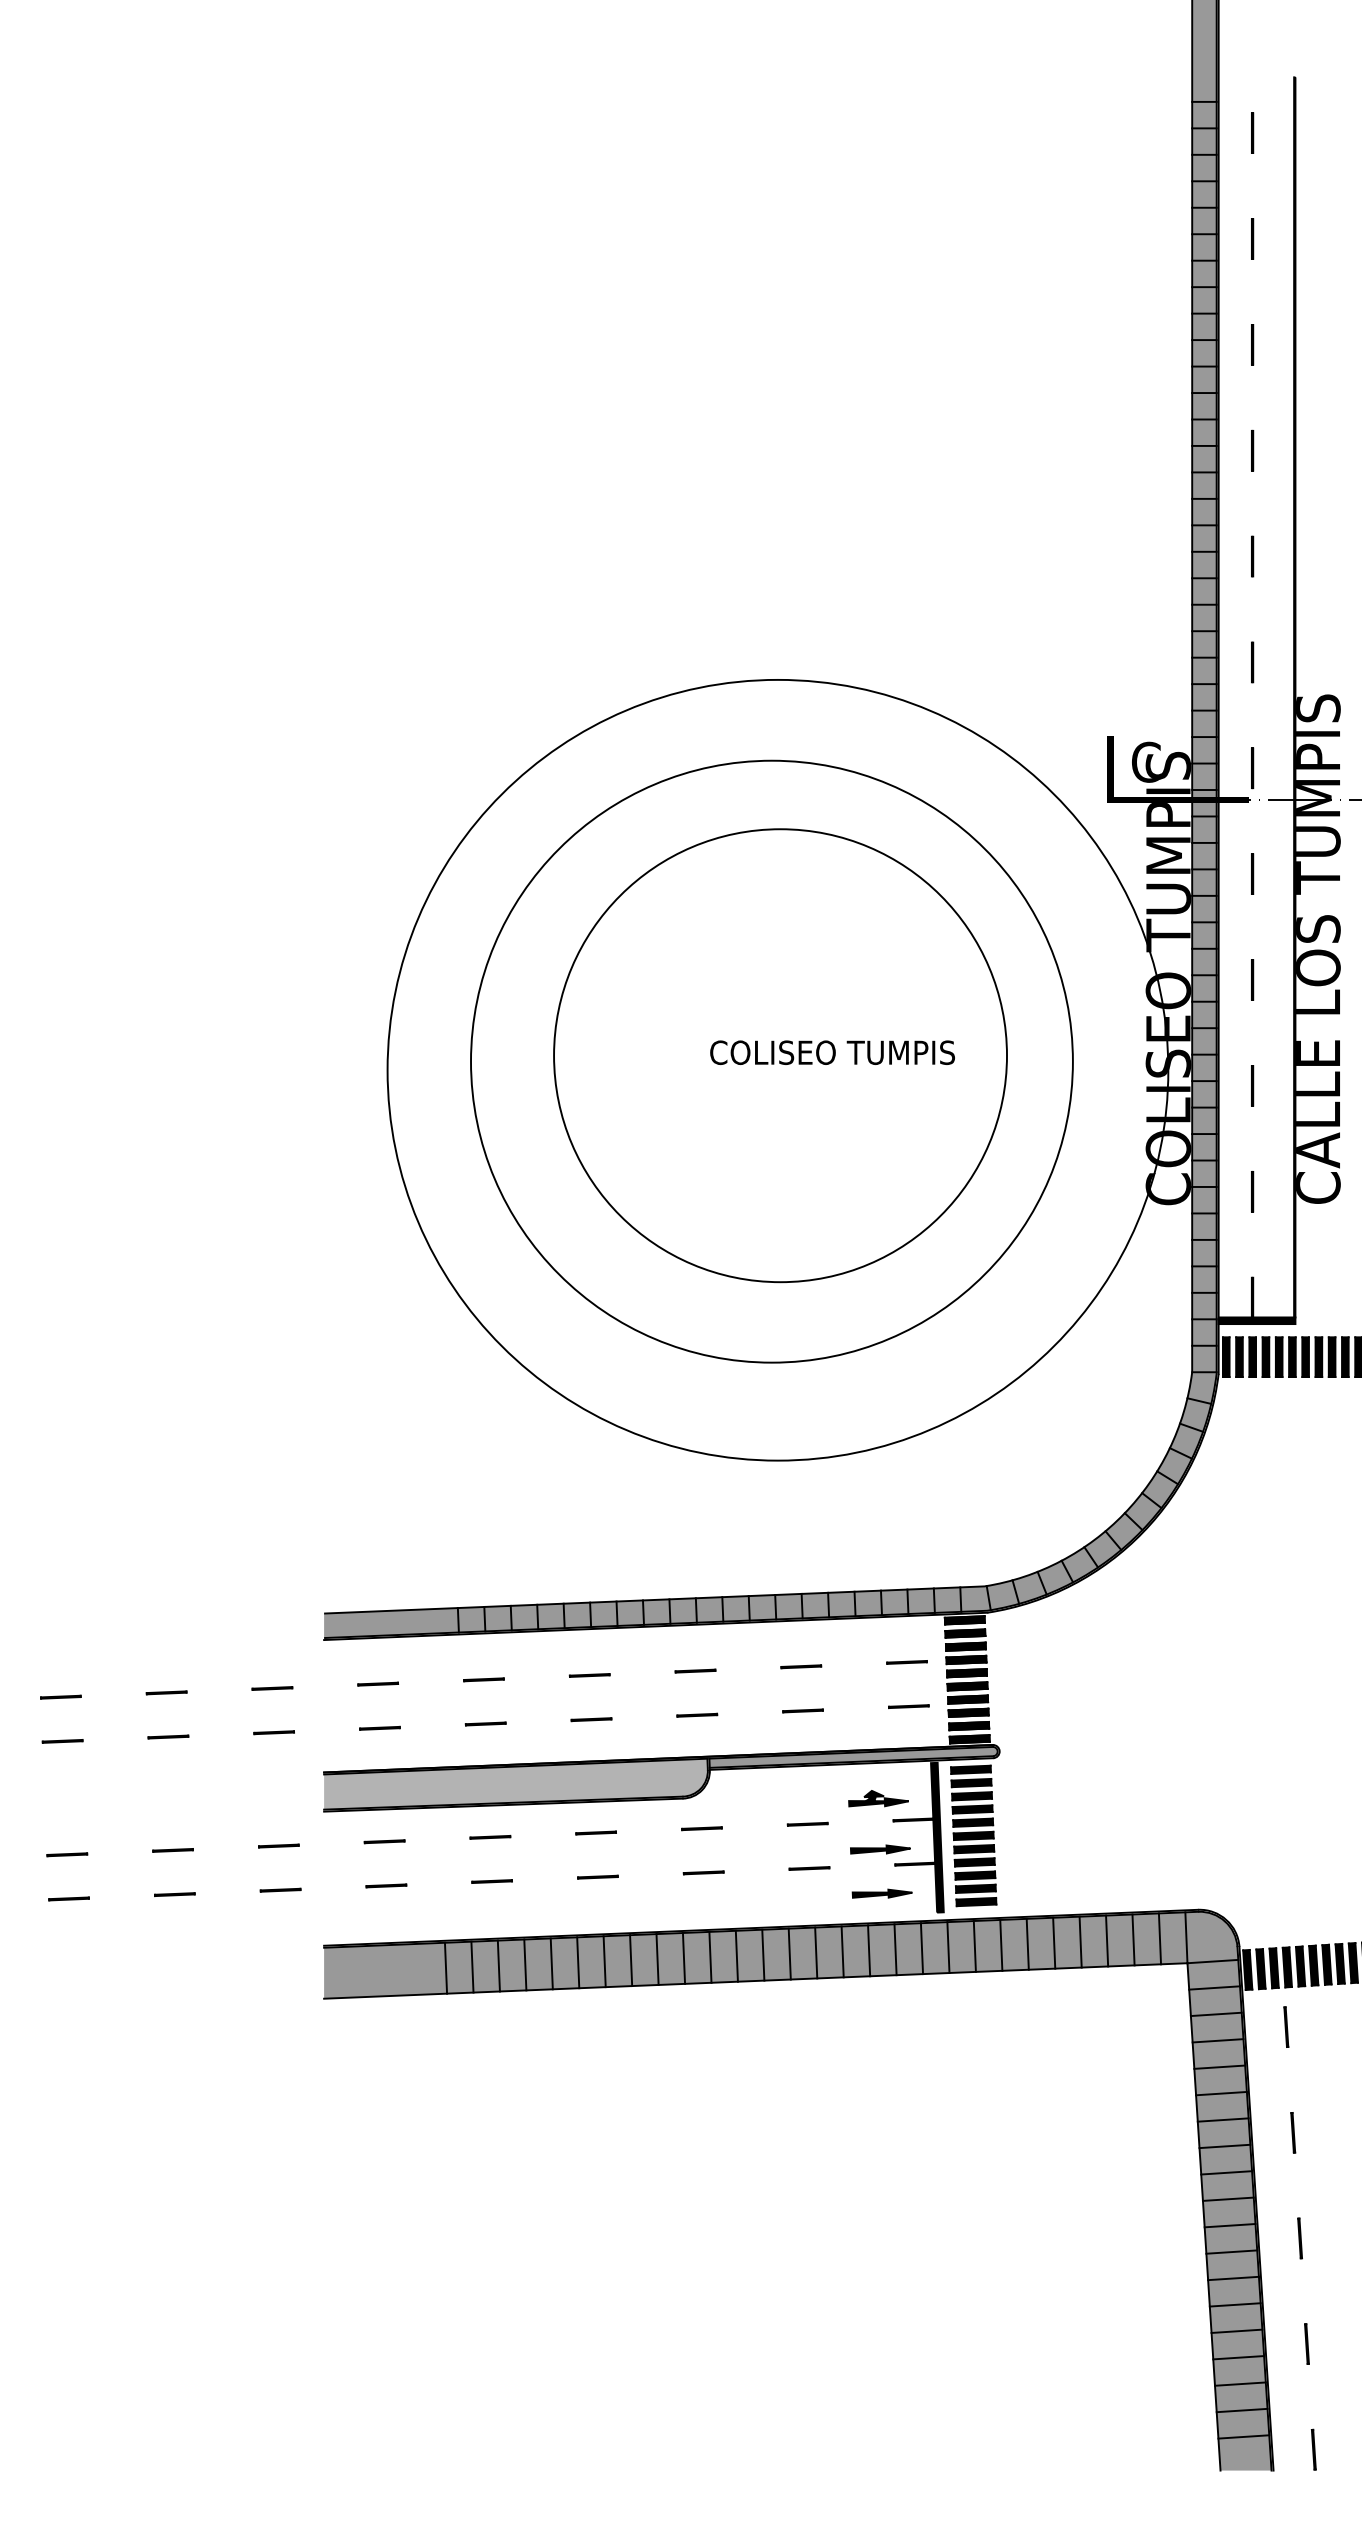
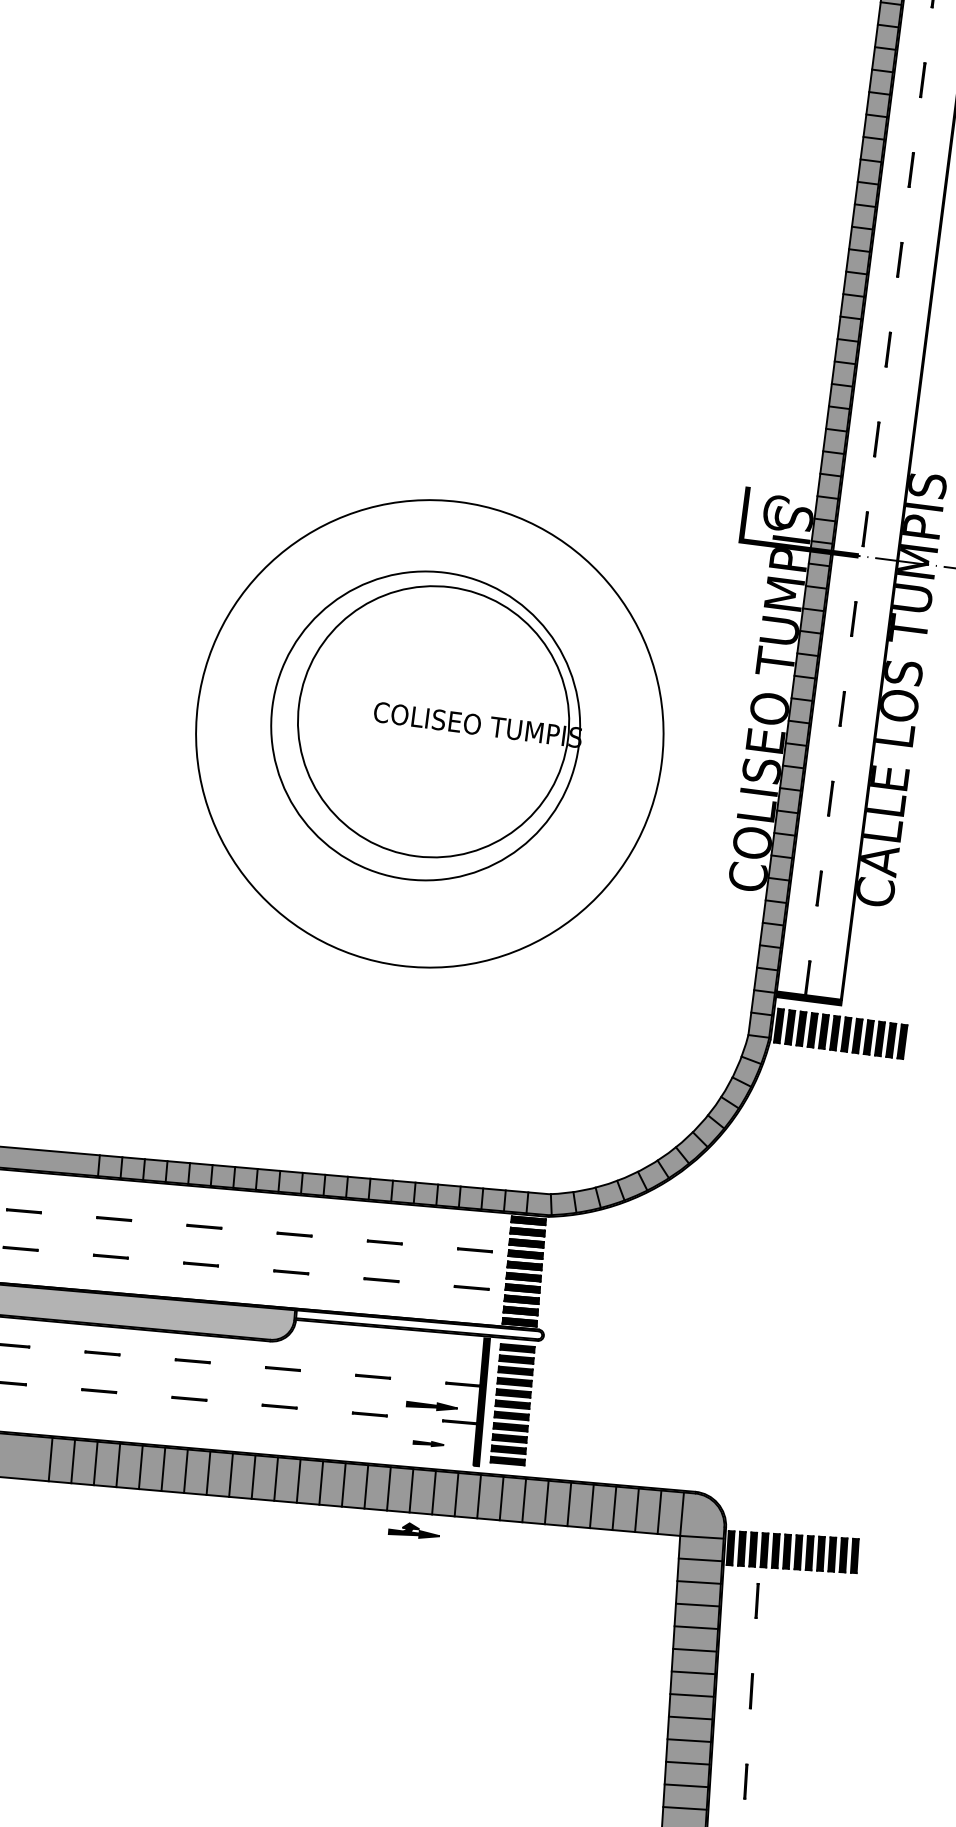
circle: (780, 1055) -> (433, 721), size x0.7
circle: (771, 1061) -> (425, 725), size x0.6
circle: (777, 1069) -> (429, 733), size x0.7
fill: (853, 1756) -> (419, 1324), removed
part: (878, 1798) -> (414, 1530), moved
part: (881, 1893) -> (428, 1443), size x0.6

